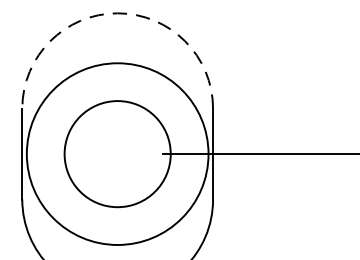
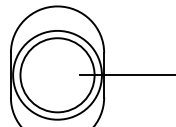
arc: (117, 13) -> (57, 6), dashed -> solid
circle: (117, 154) -> (57, 75), size x1.43

